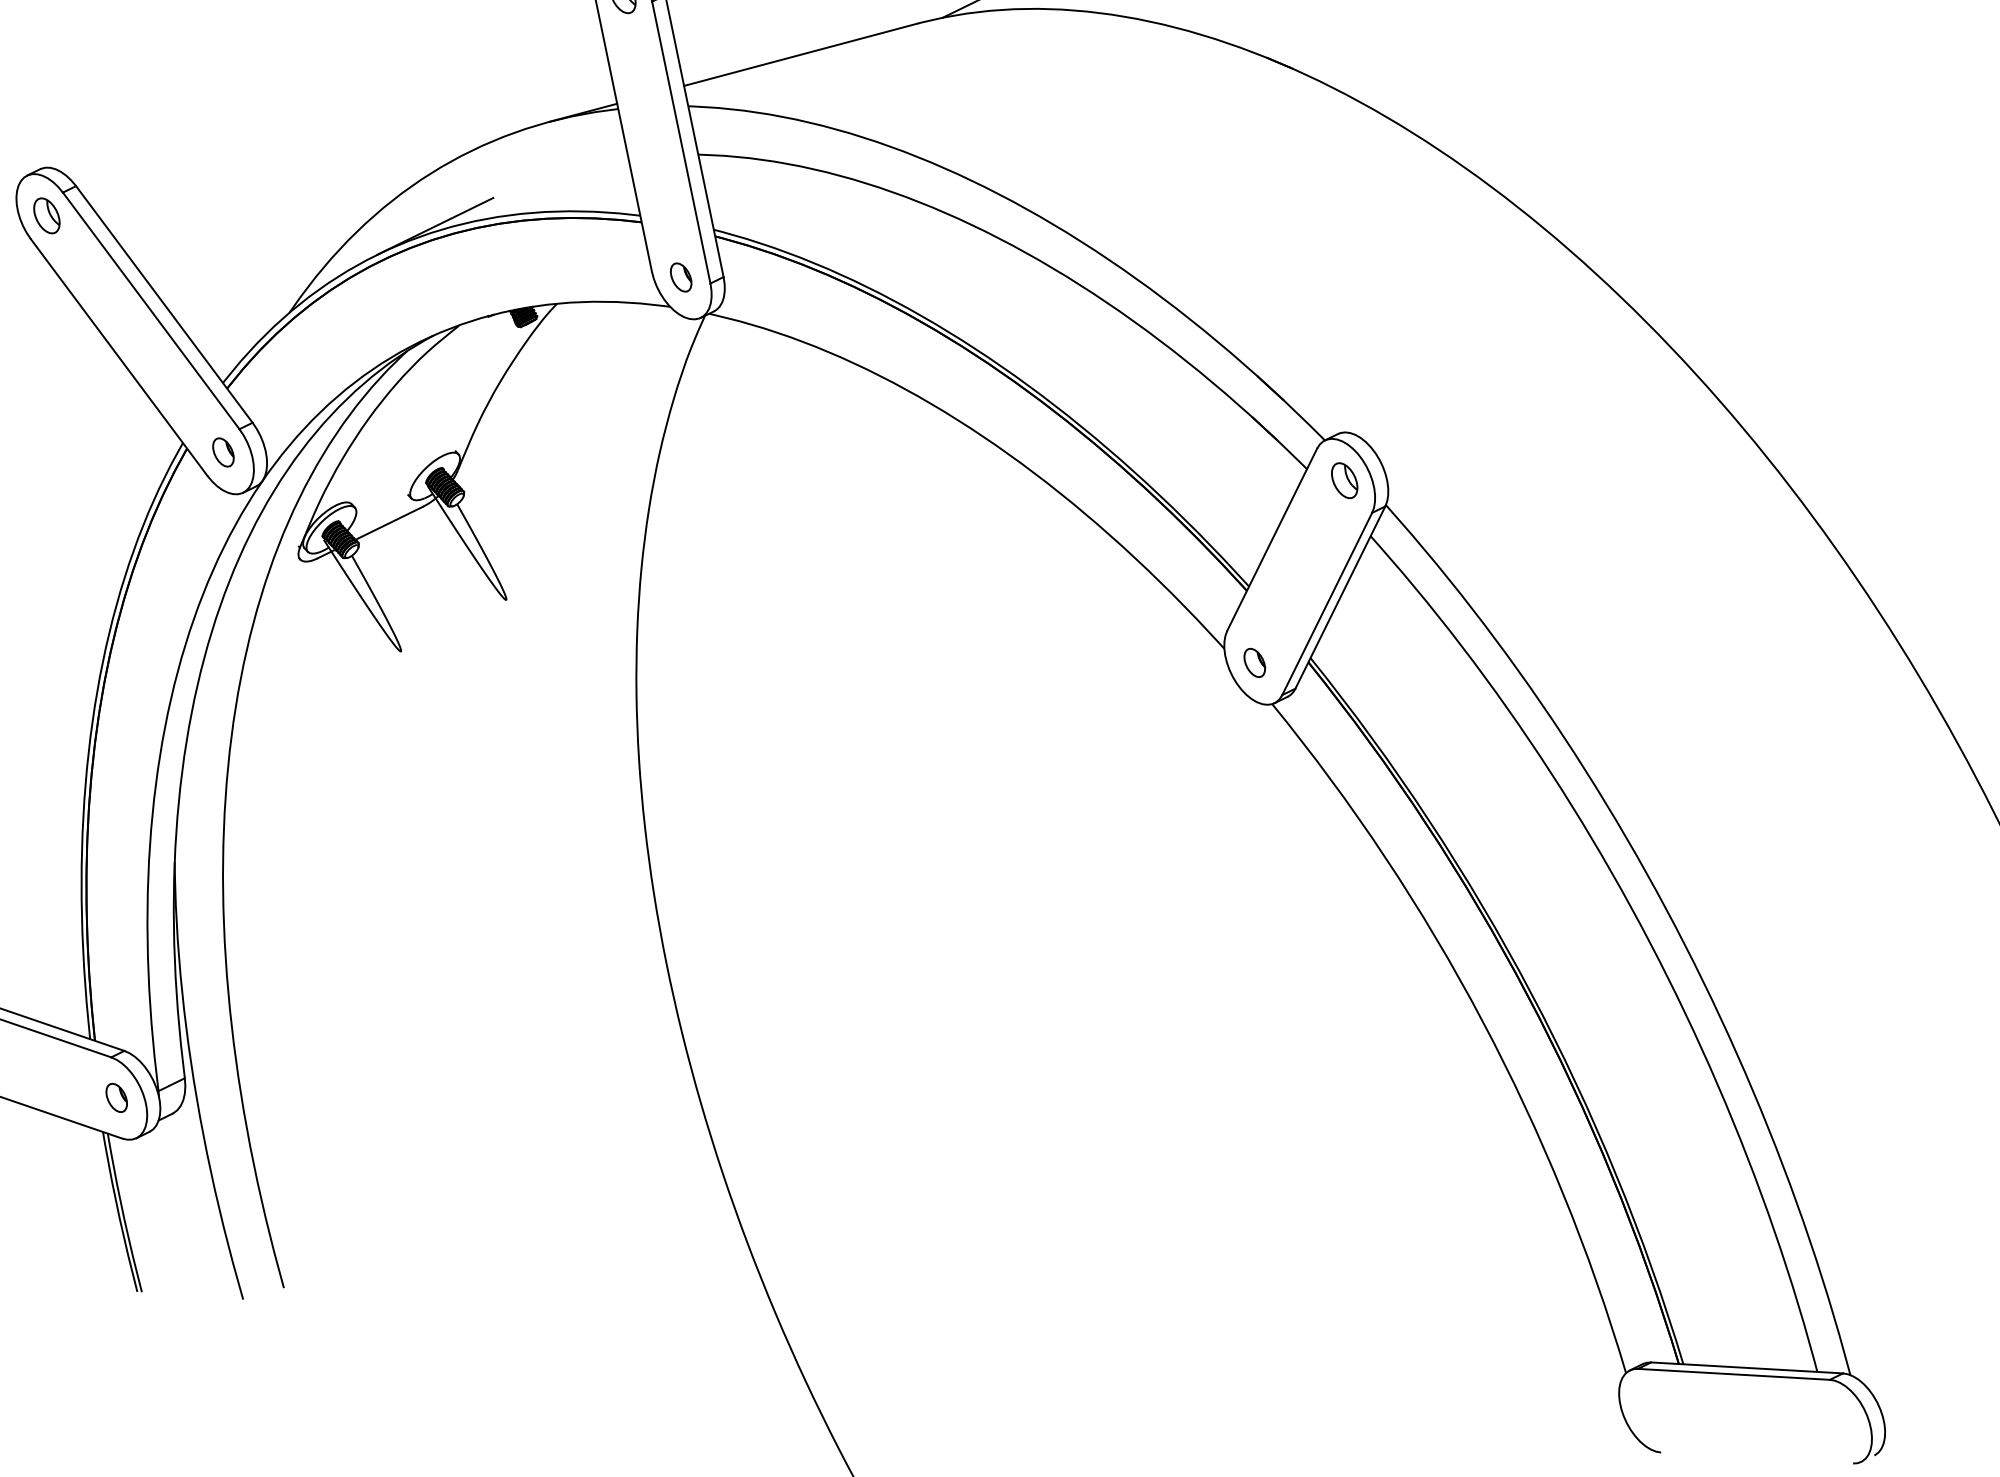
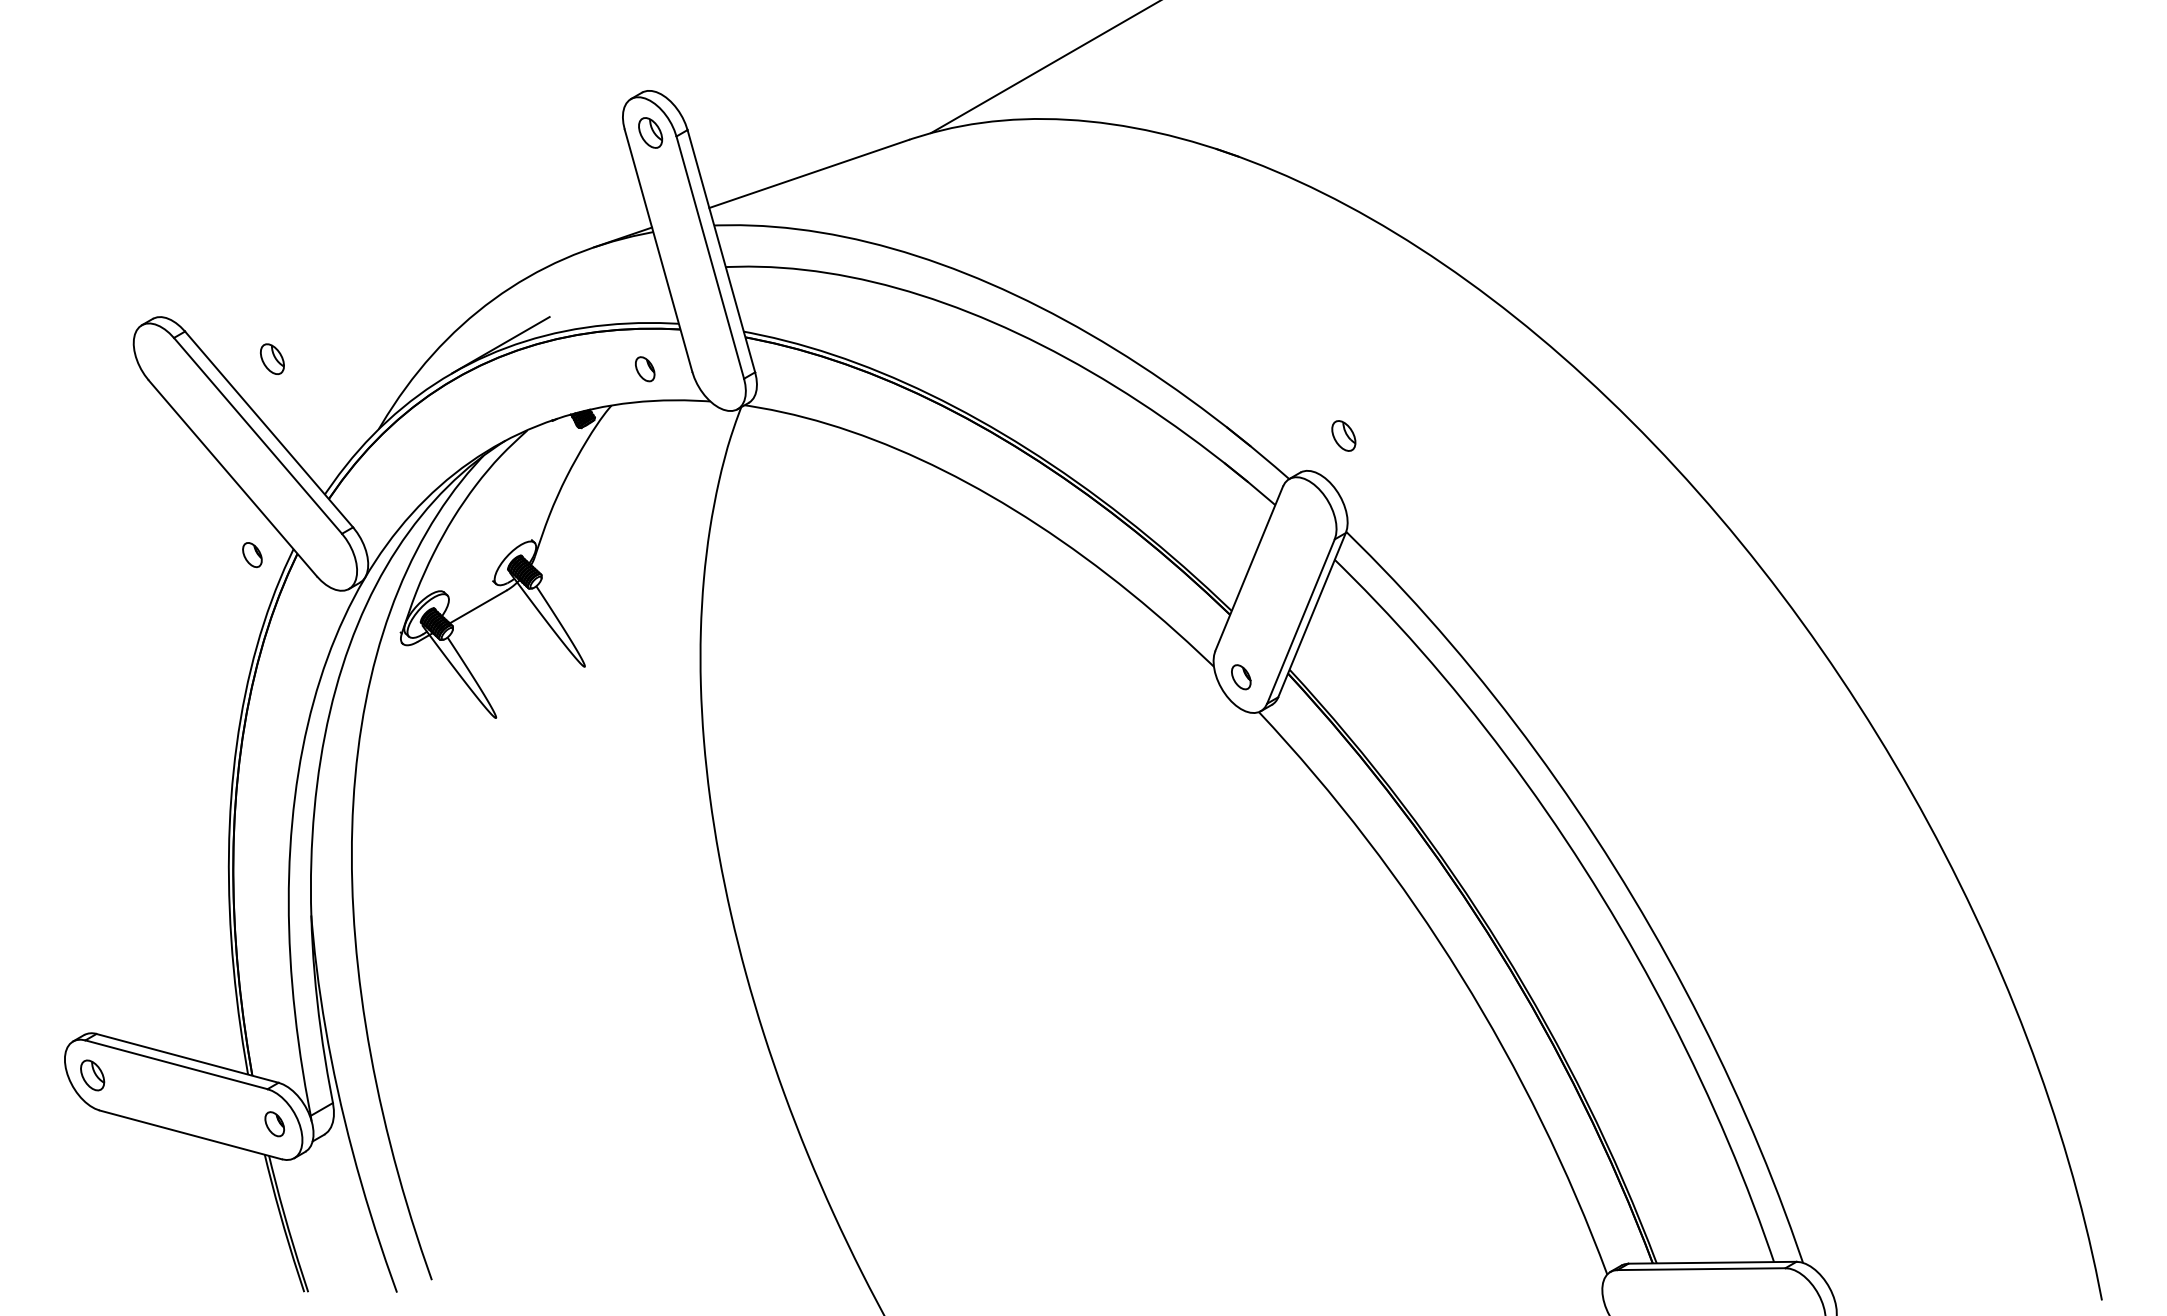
part: (47, 215) -> (272, 358), moved
part: (681, 277) -> (645, 369), moved
part: (223, 453) -> (252, 555), moved
part: (1344, 480) -> (1343, 435), moved

